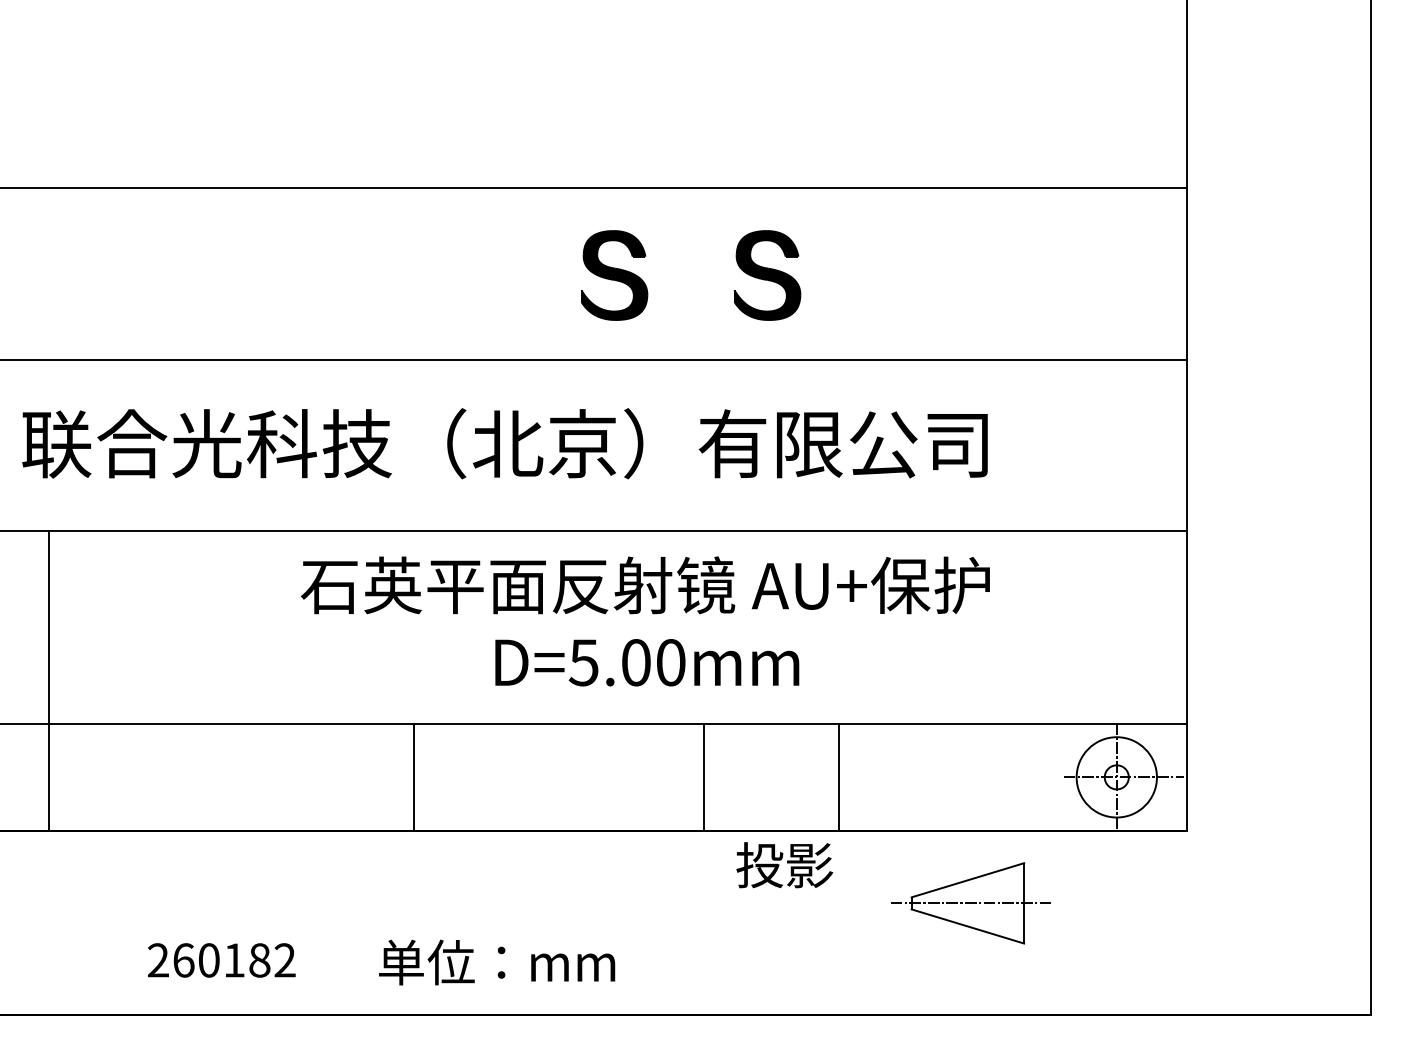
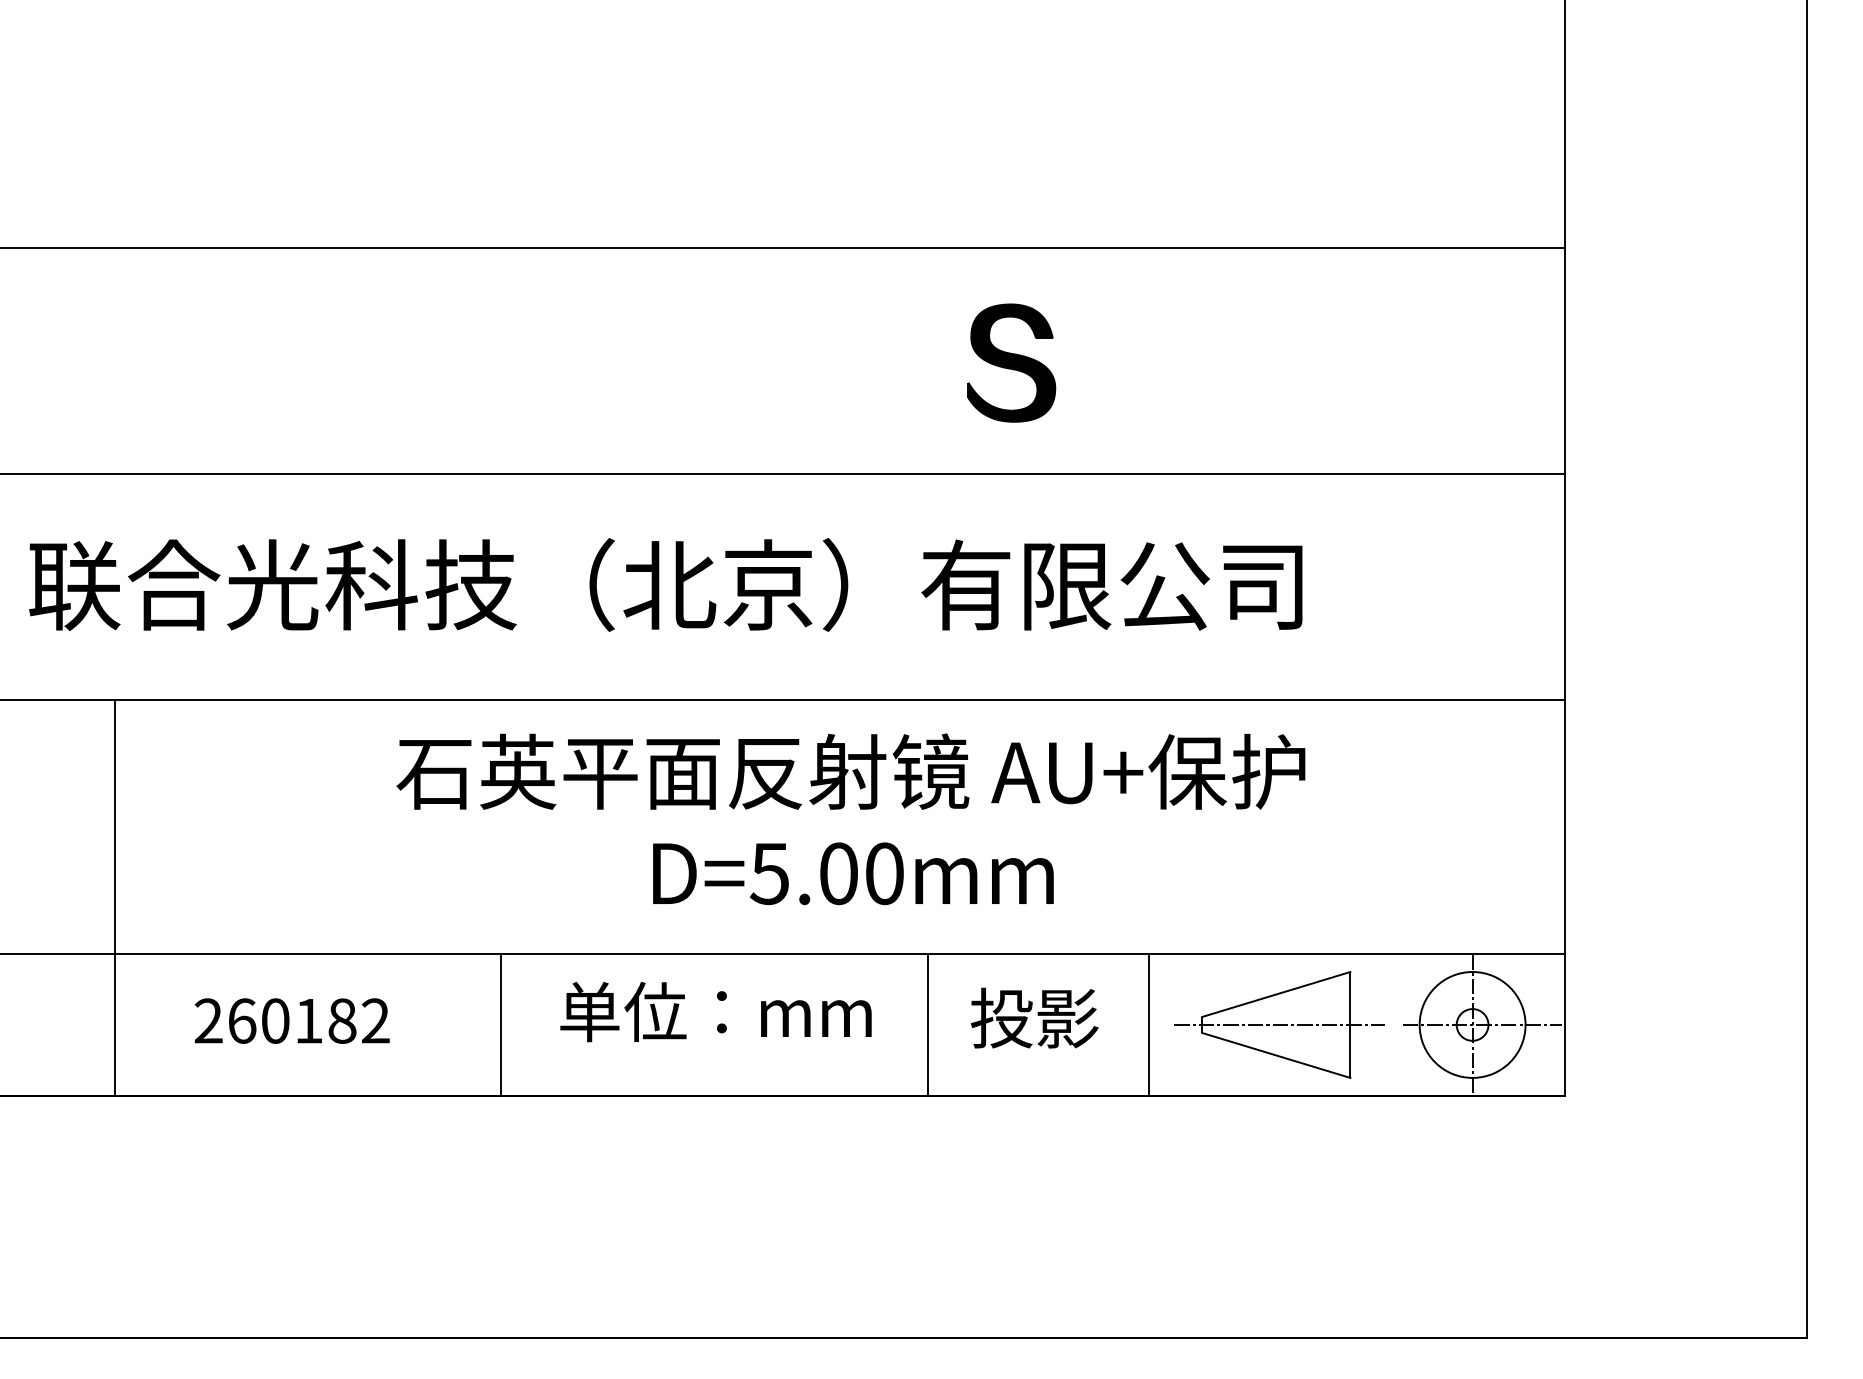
part: (614, 275) -> (810, 363), removed
line: (49, 681) -> (115, 898), moved
line: (414, 777) -> (501, 1025), moved
line: (838, 777) -> (1149, 1025), moved
text: (784, 865) -> (1034, 1018), moved
part: (970, 903) -> (1279, 1025), moved
text: (221, 960) -> (291, 1021), moved
text: (497, 962) -> (716, 1011), moved

